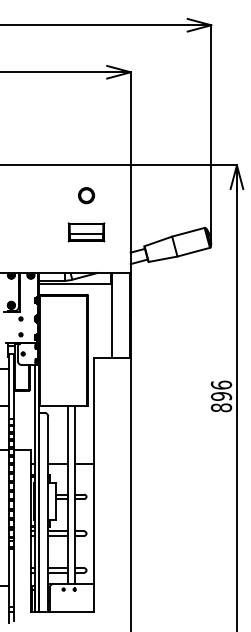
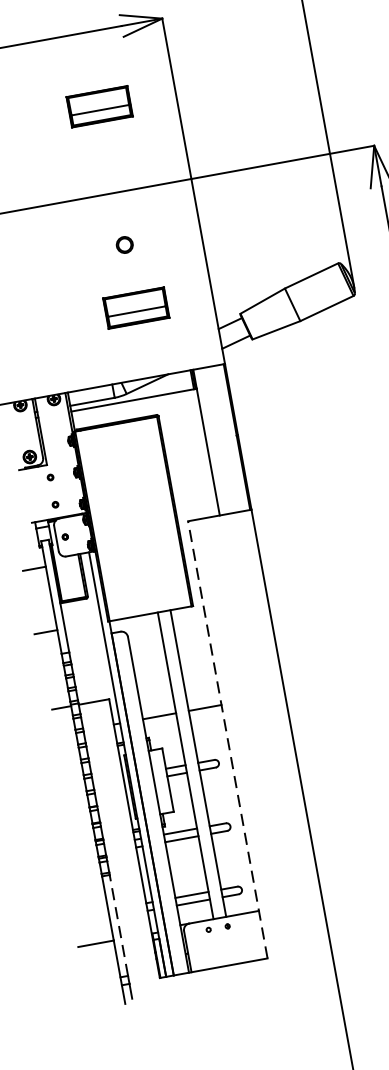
part: (86, 115) -> (99, 106), added
circle: (86, 195) -> (124, 244), size x0.6
line: (93, 484) -> (227, 739), solid -> dashed
line: (13, 577) -> (118, 924), solid -> dashed

